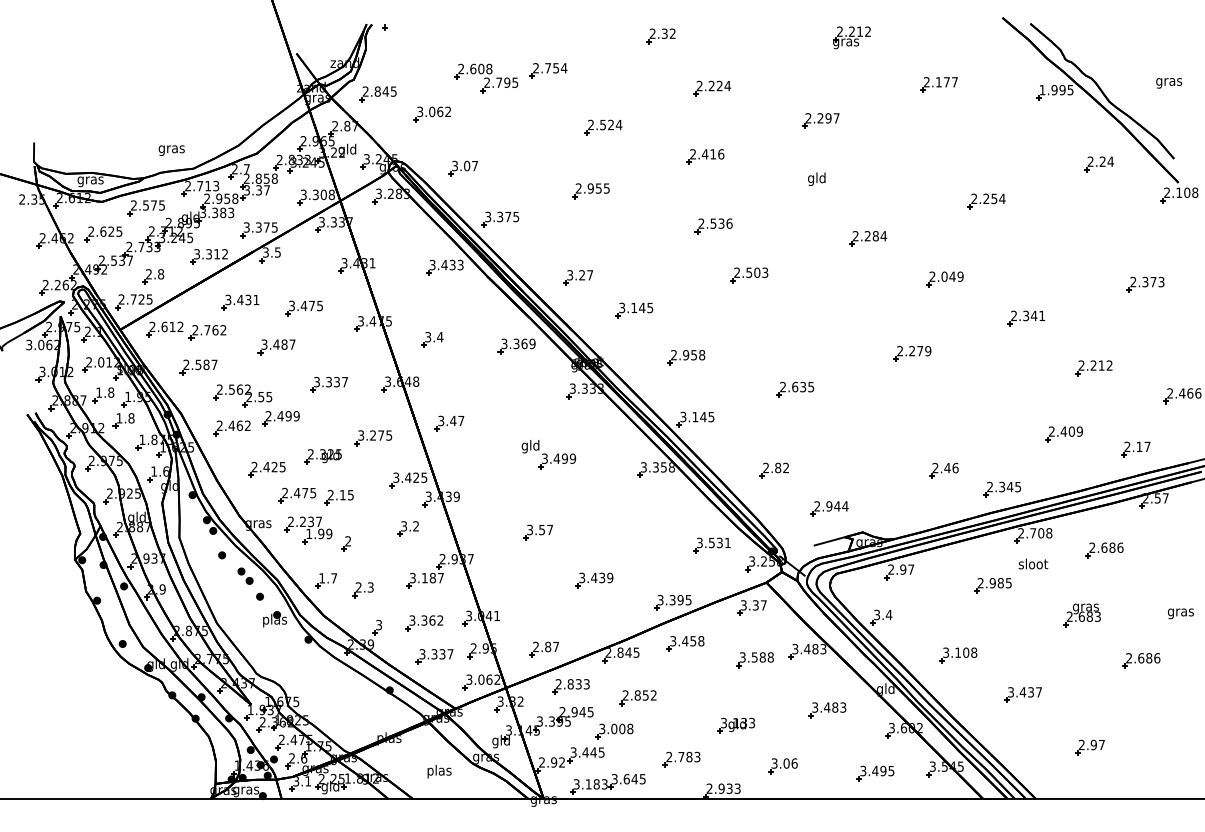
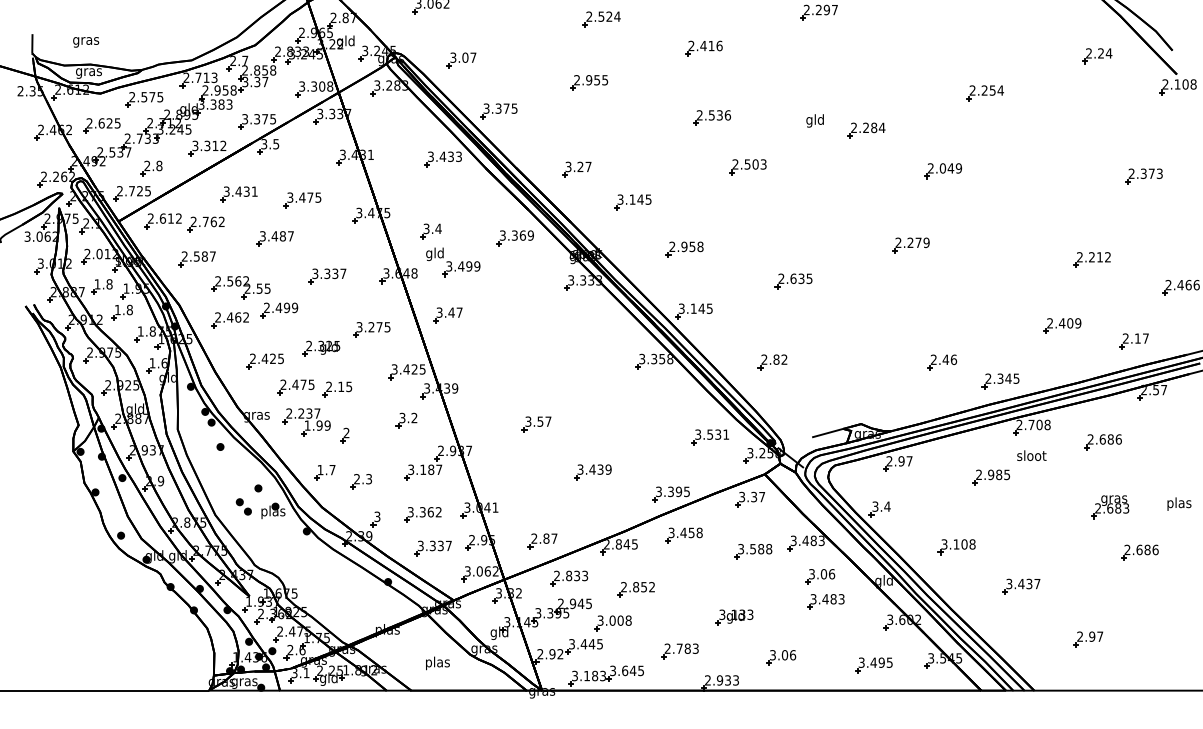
text: (171, 150) -> (85, 42), moved
text: (816, 178) -> (814, 120), moved
part: (1025, 318) -> (1023, 210), removed
part: (548, 454) -> (452, 262), moved
part: (829, 508) -> (827, 400), removed
part: (245, 575) -> (243, 506), moved
text: (1180, 612) -> (1178, 504), gras -> plas
part: (1081, 615) -> (1109, 507), moved
part: (821, 685) -> (819, 577), added

